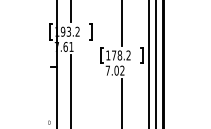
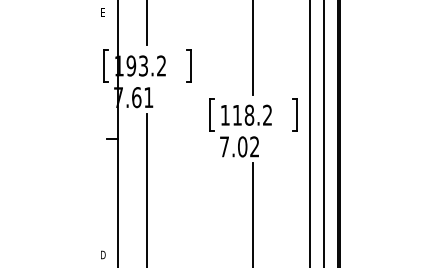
text: (114, 55) -> (238, 115), 178.2 -> 118.2

